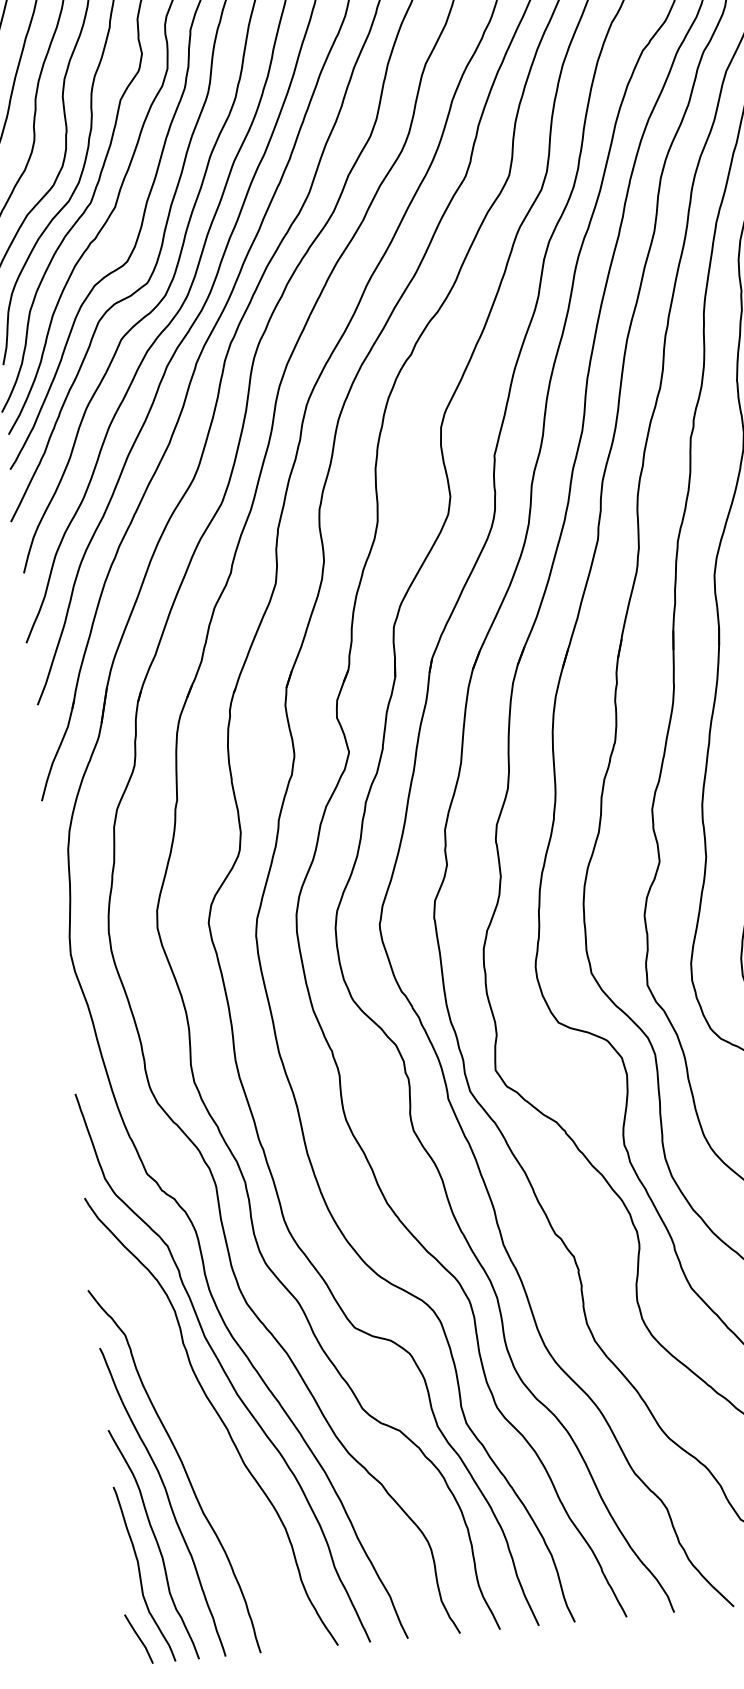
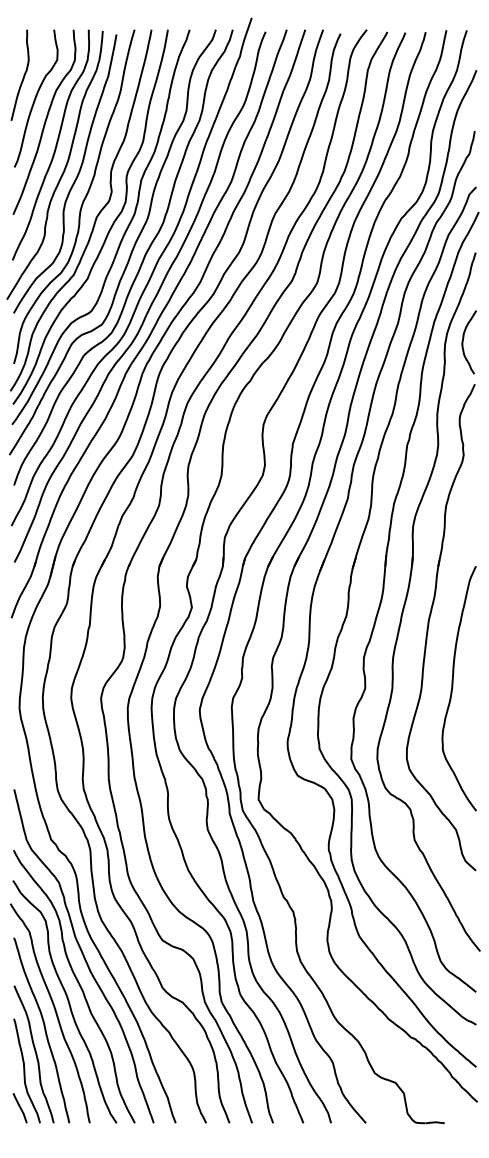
curve: (202, 1448) -> (67, 1001), added

